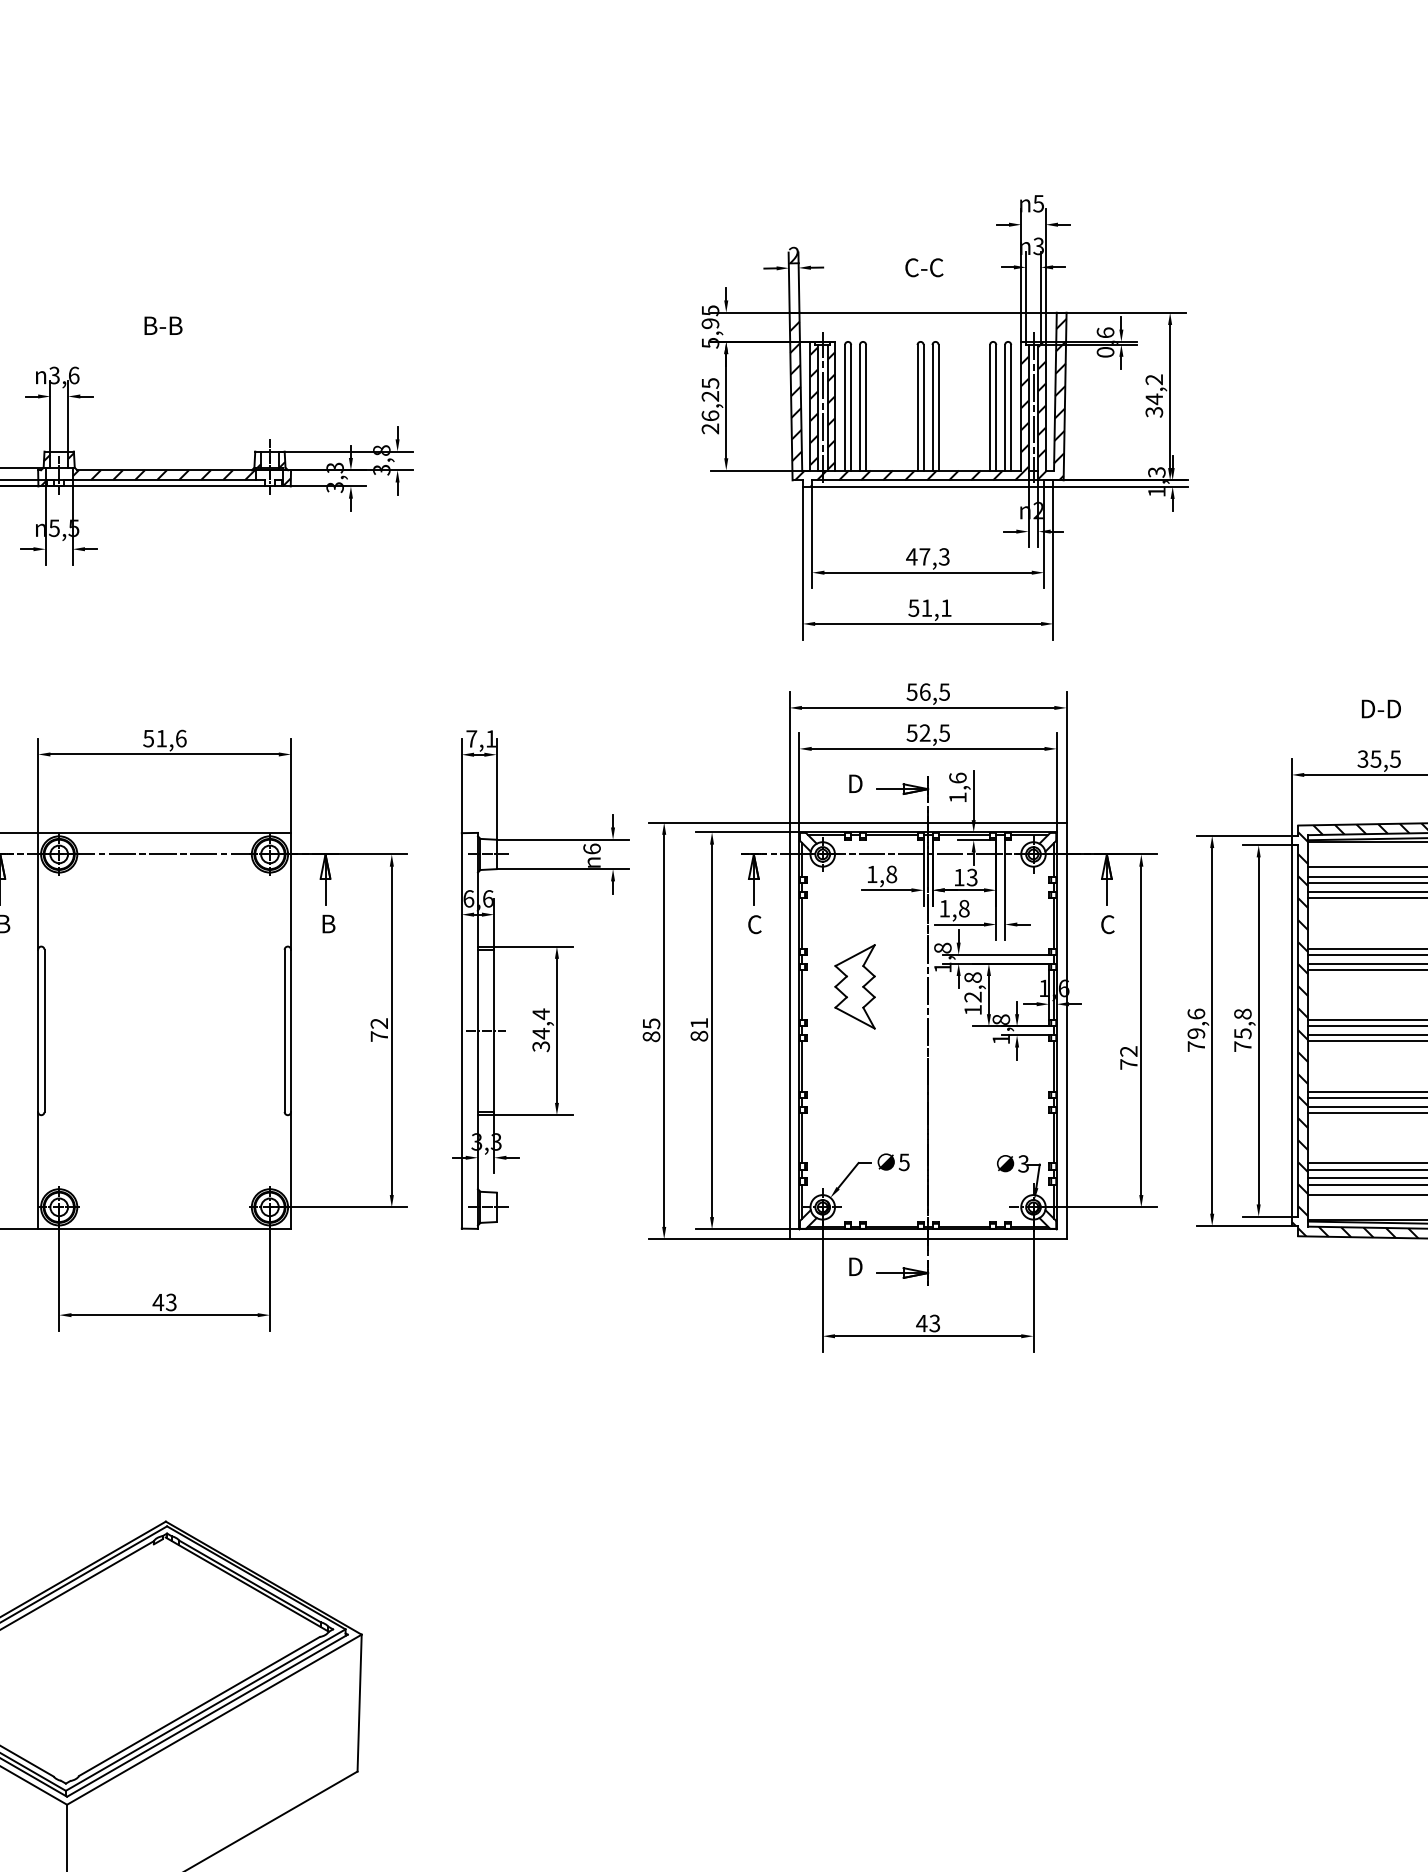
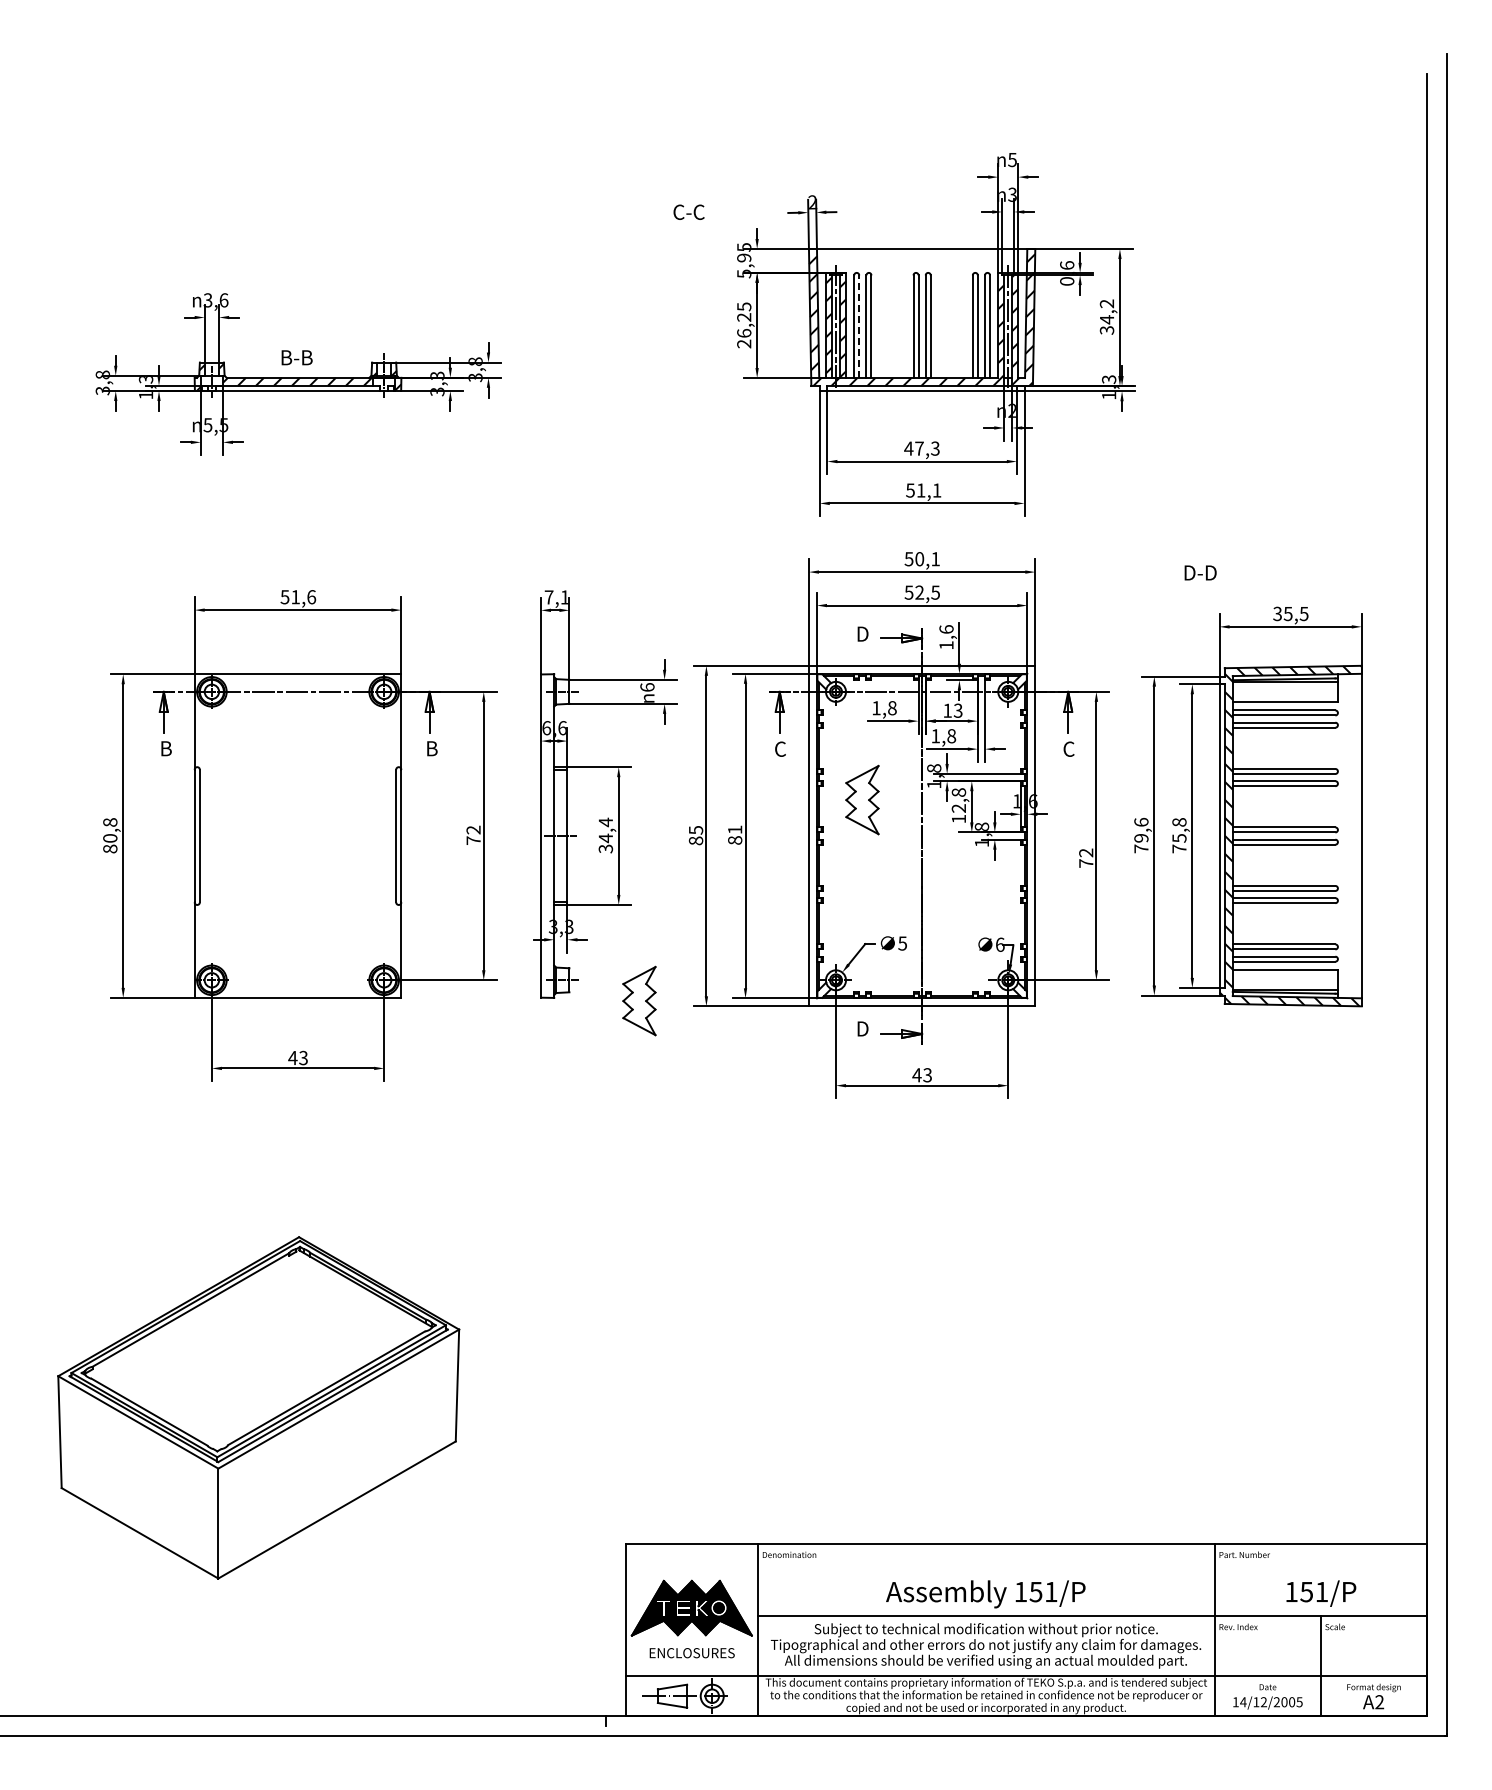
text: (923, 266) -> (688, 211), moved
text: (162, 325) -> (296, 357), moved
line: (851, 407) -> (859, 326), solid -> dashed
text: (934, 692) -> (927, 559), 56,5 -> 50,1
text: (1381, 708) -> (1200, 572), moved
text: (1022, 1163) -> (999, 944), 3 -> 6
part: (582, 1232) -> (639, 1000), added

